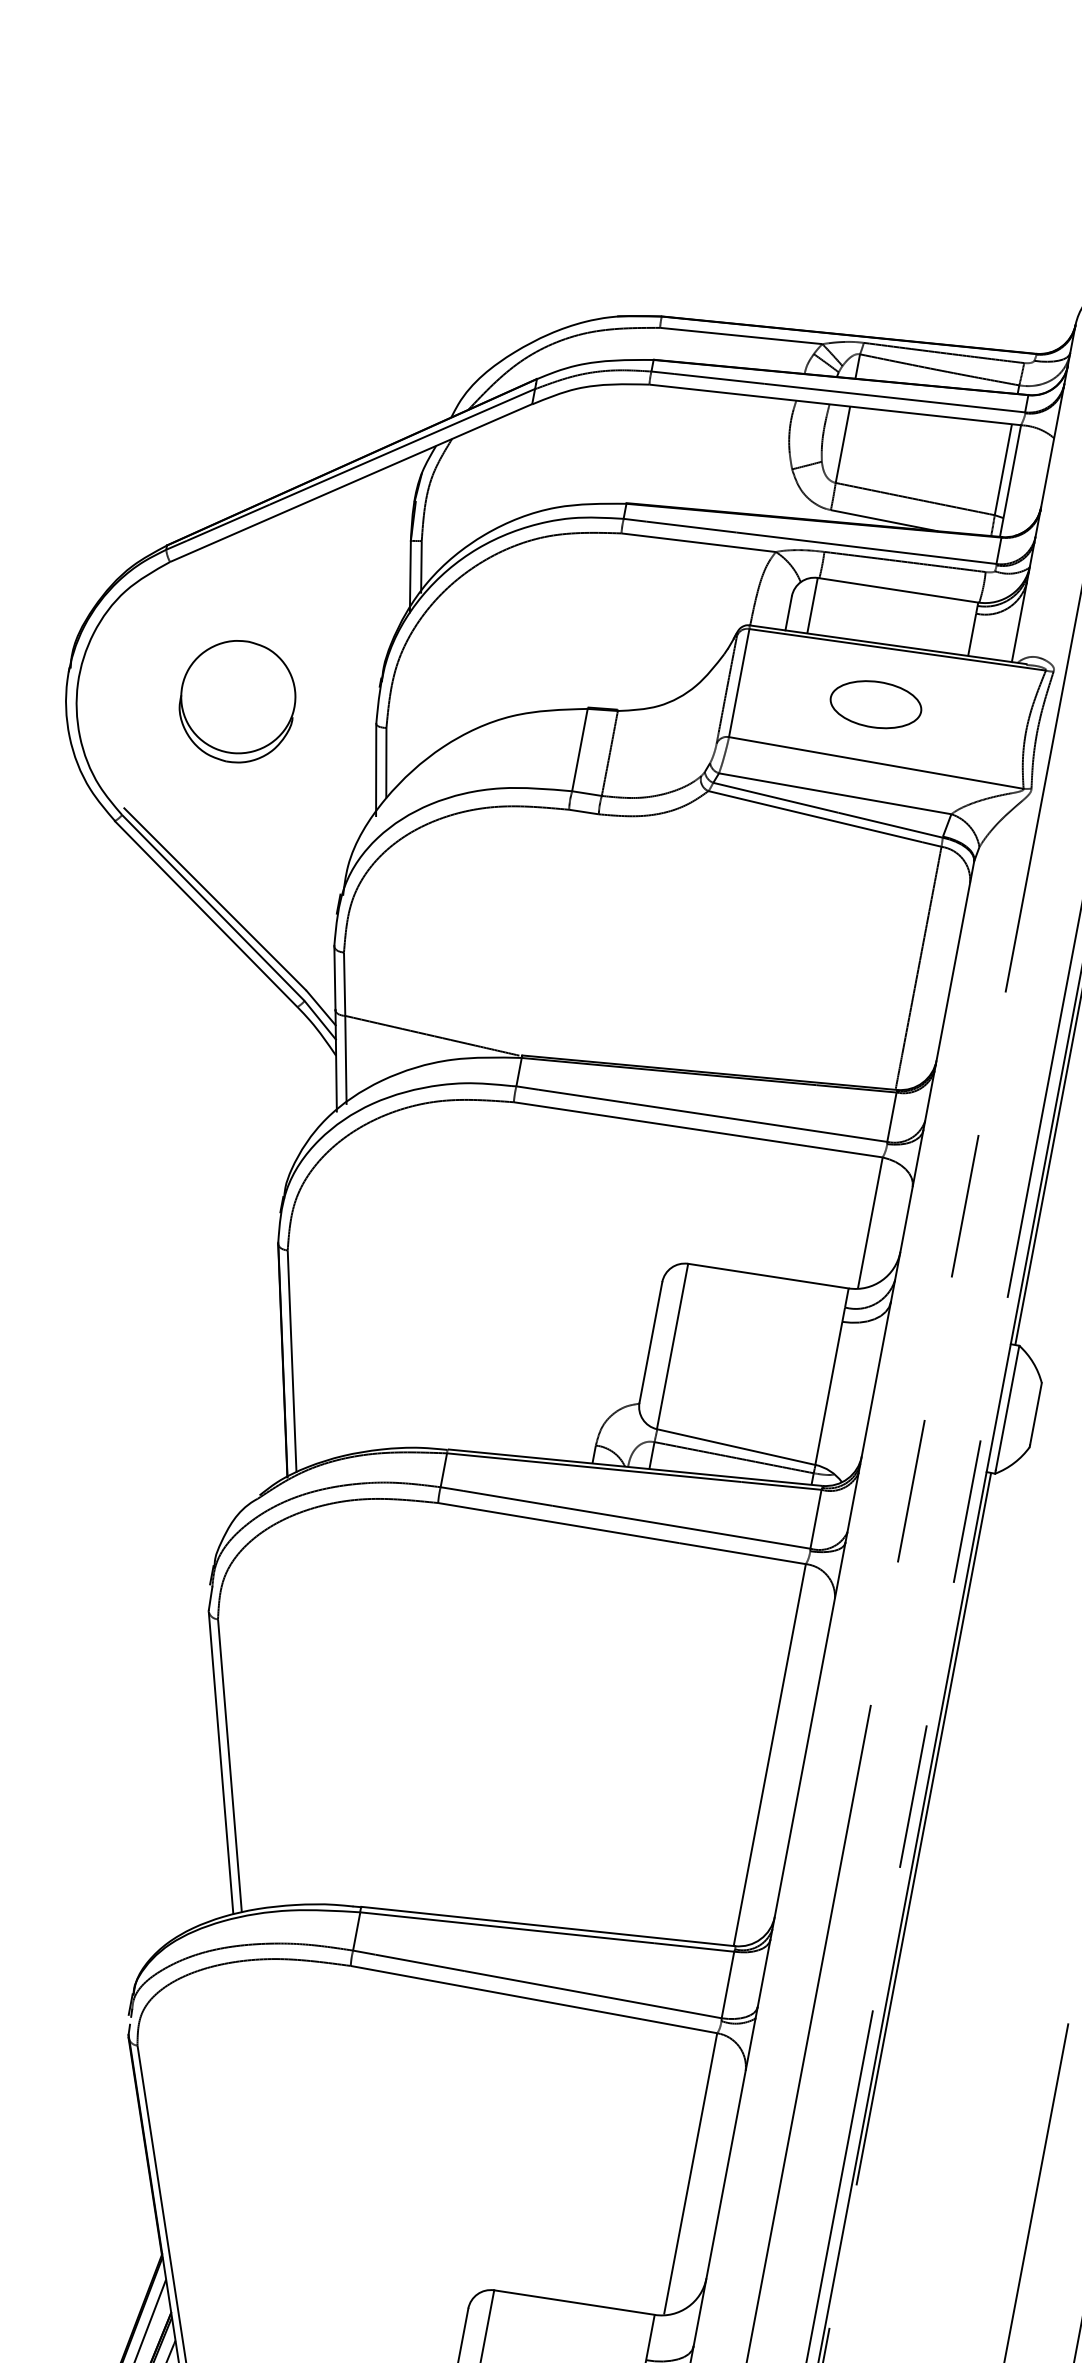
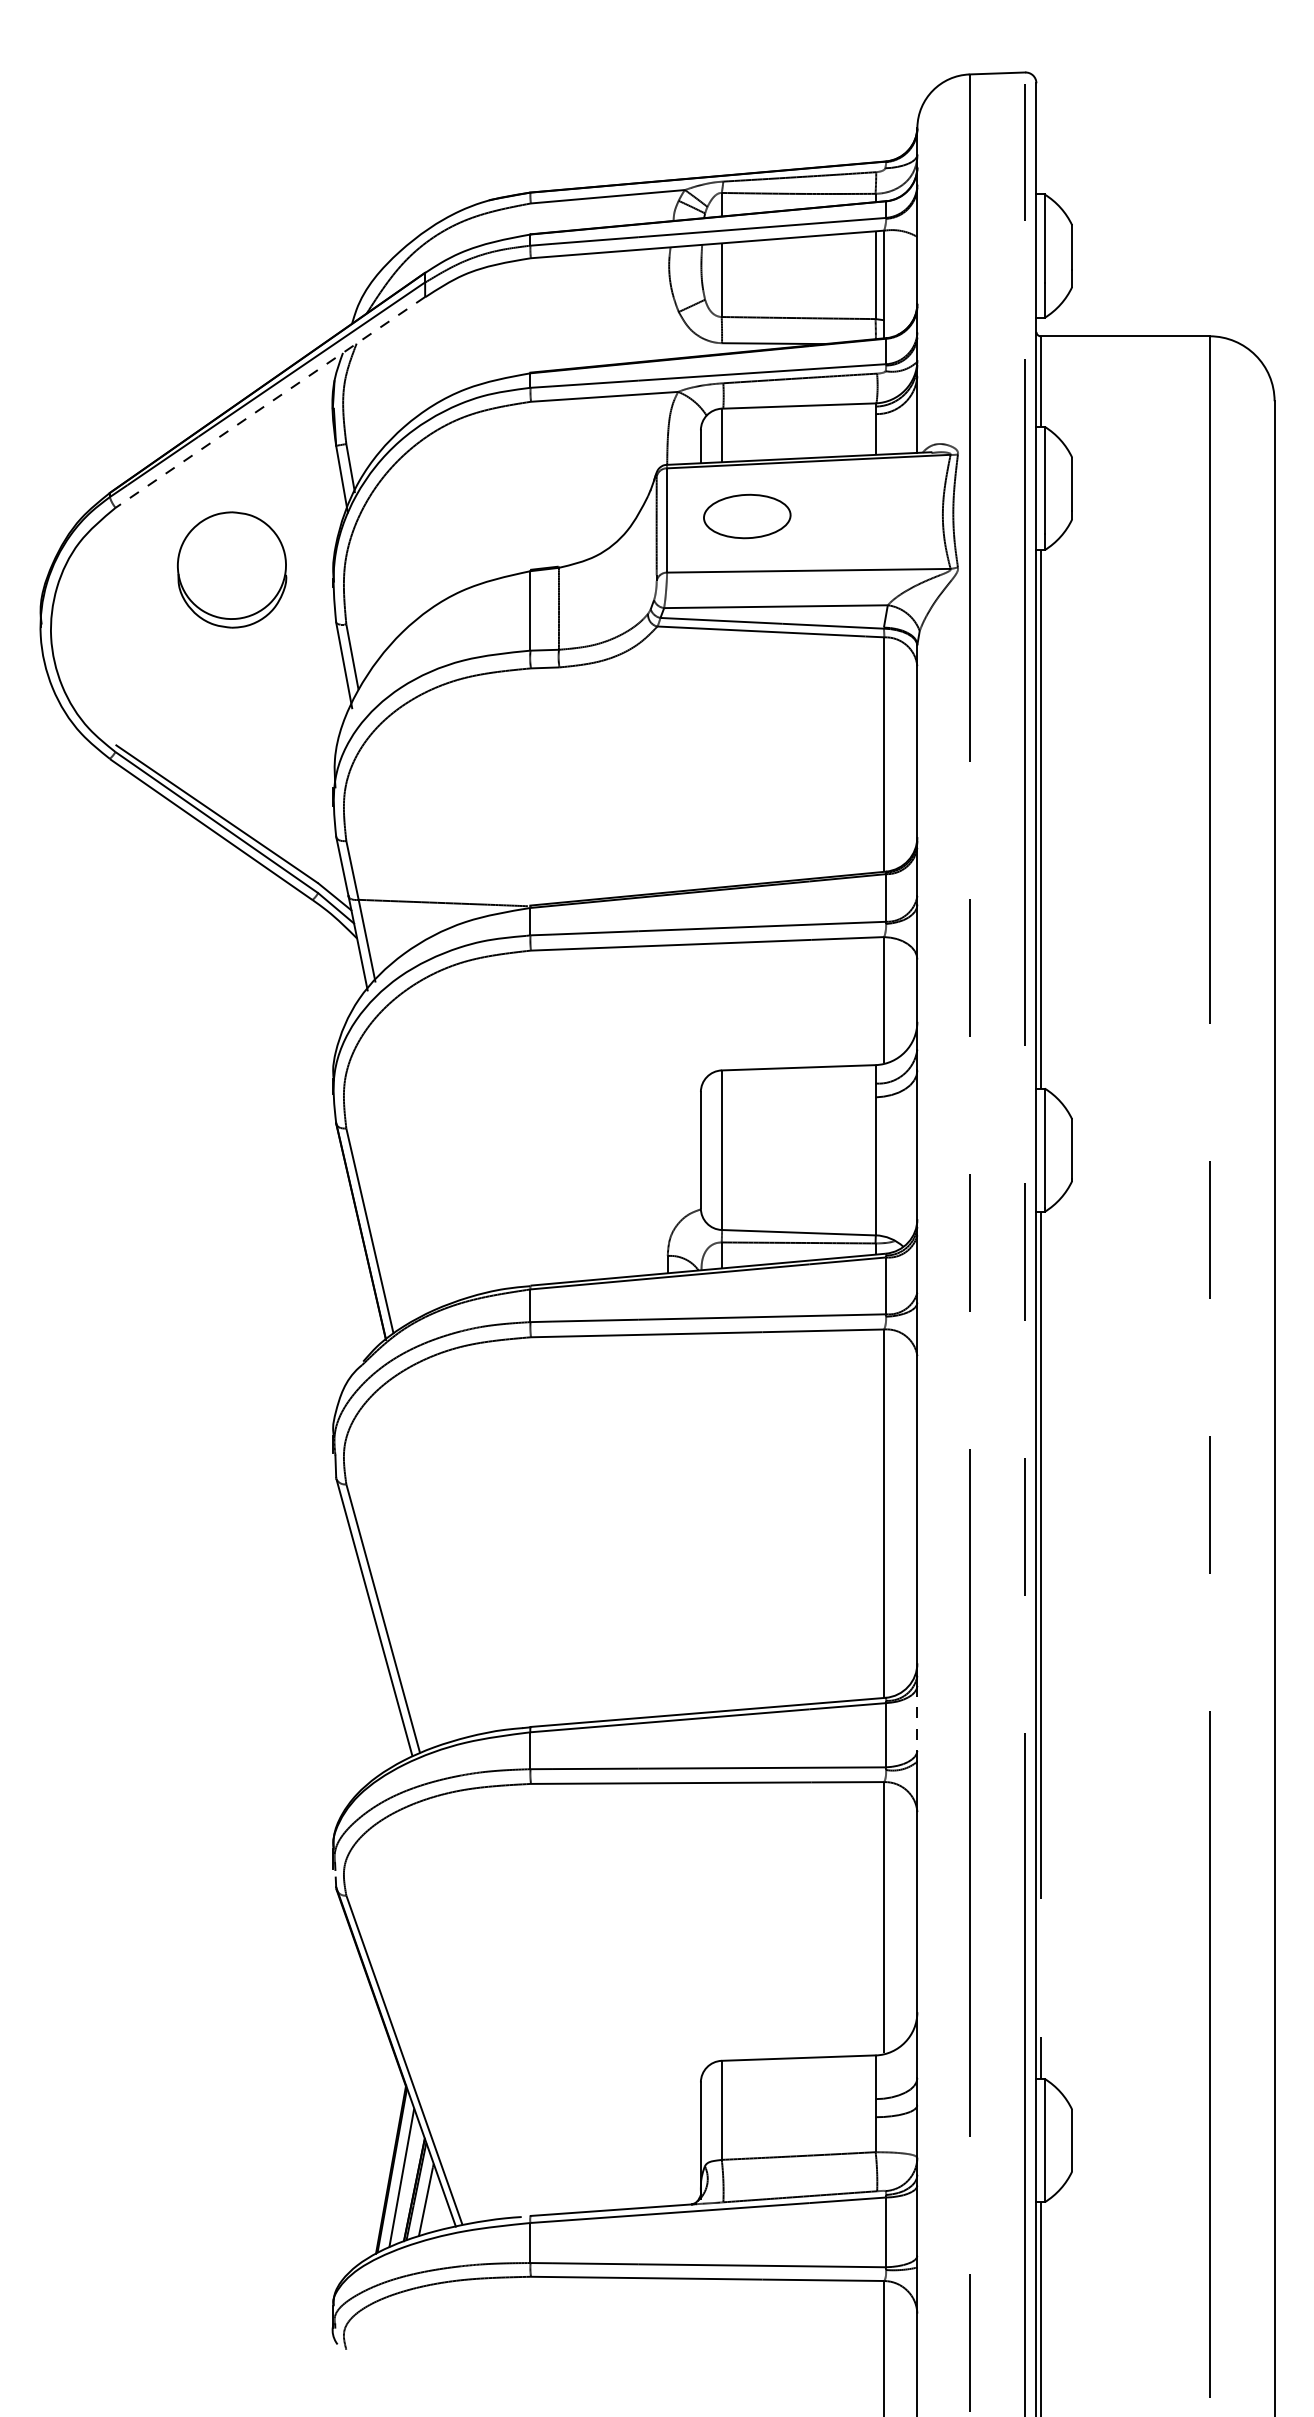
line: (351, 483) -> (270, 402), solid -> dashed
part: (238, 701) -> (232, 569), moved
part: (876, 704) -> (747, 516), moved
line: (764, 1973) -> (917, 1718), solid -> dashed

